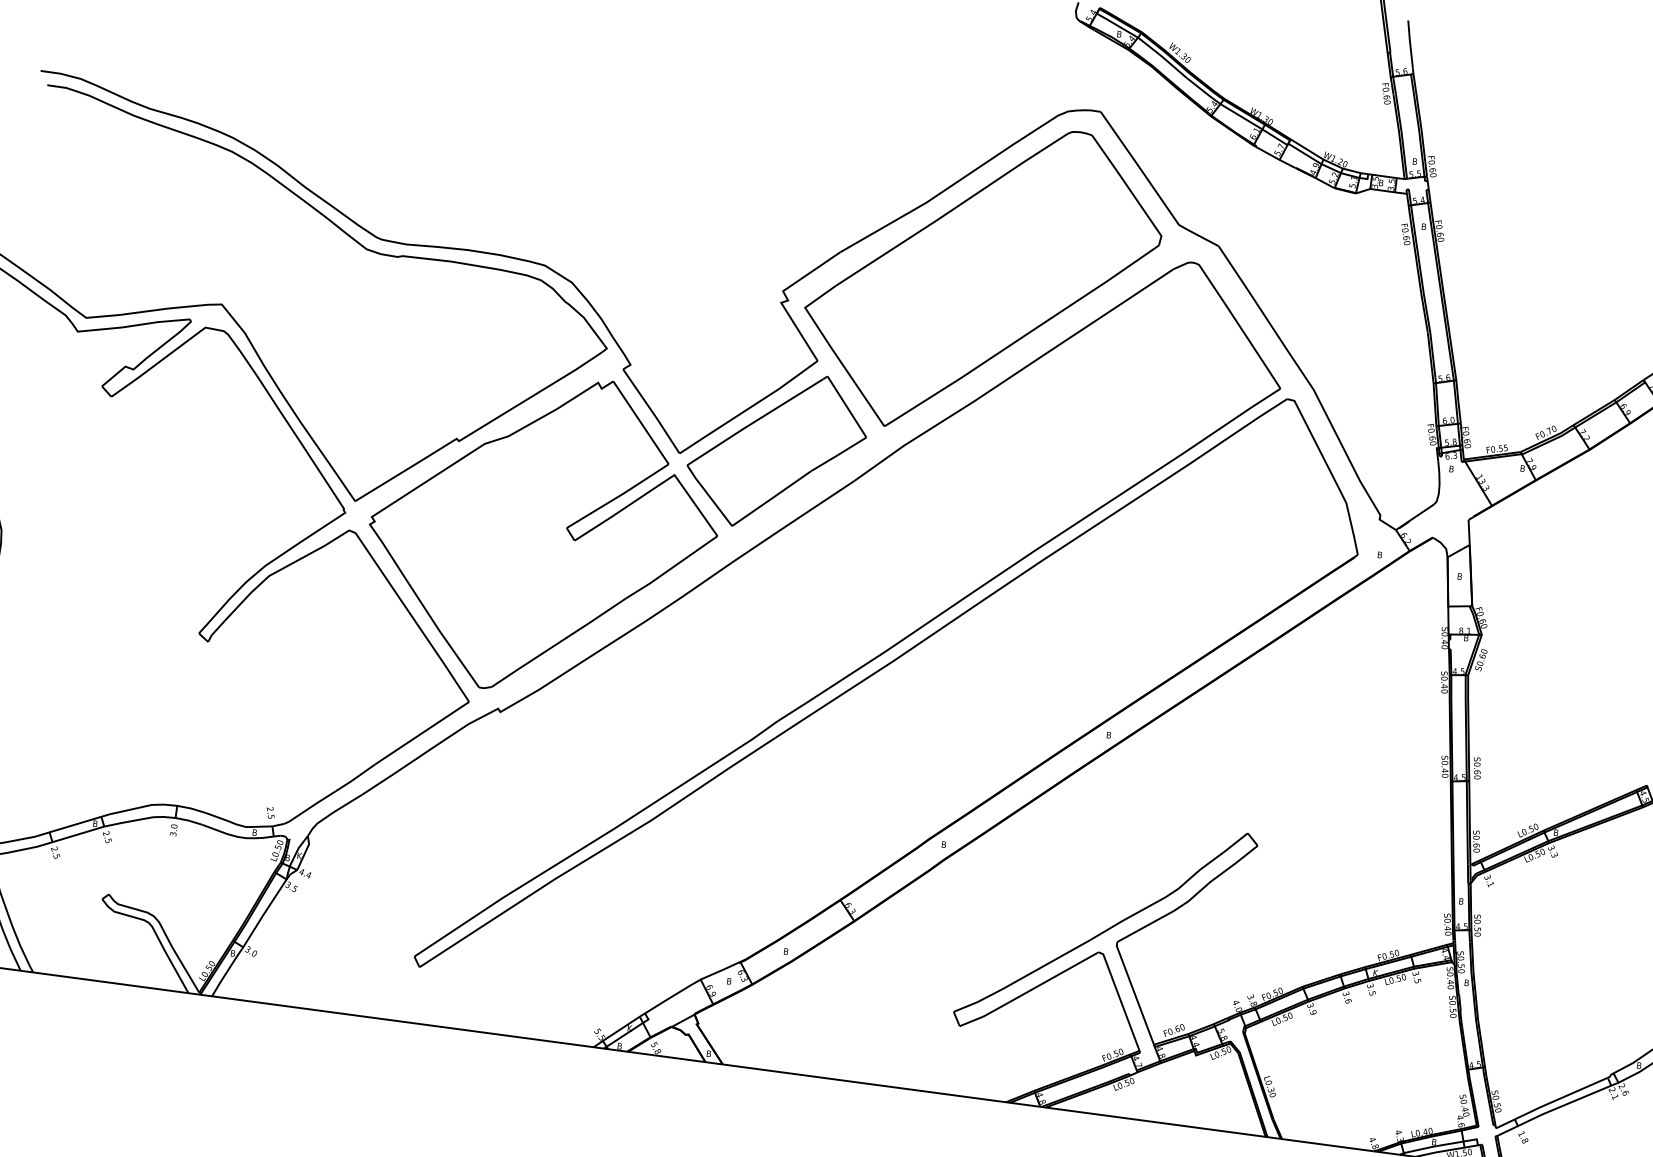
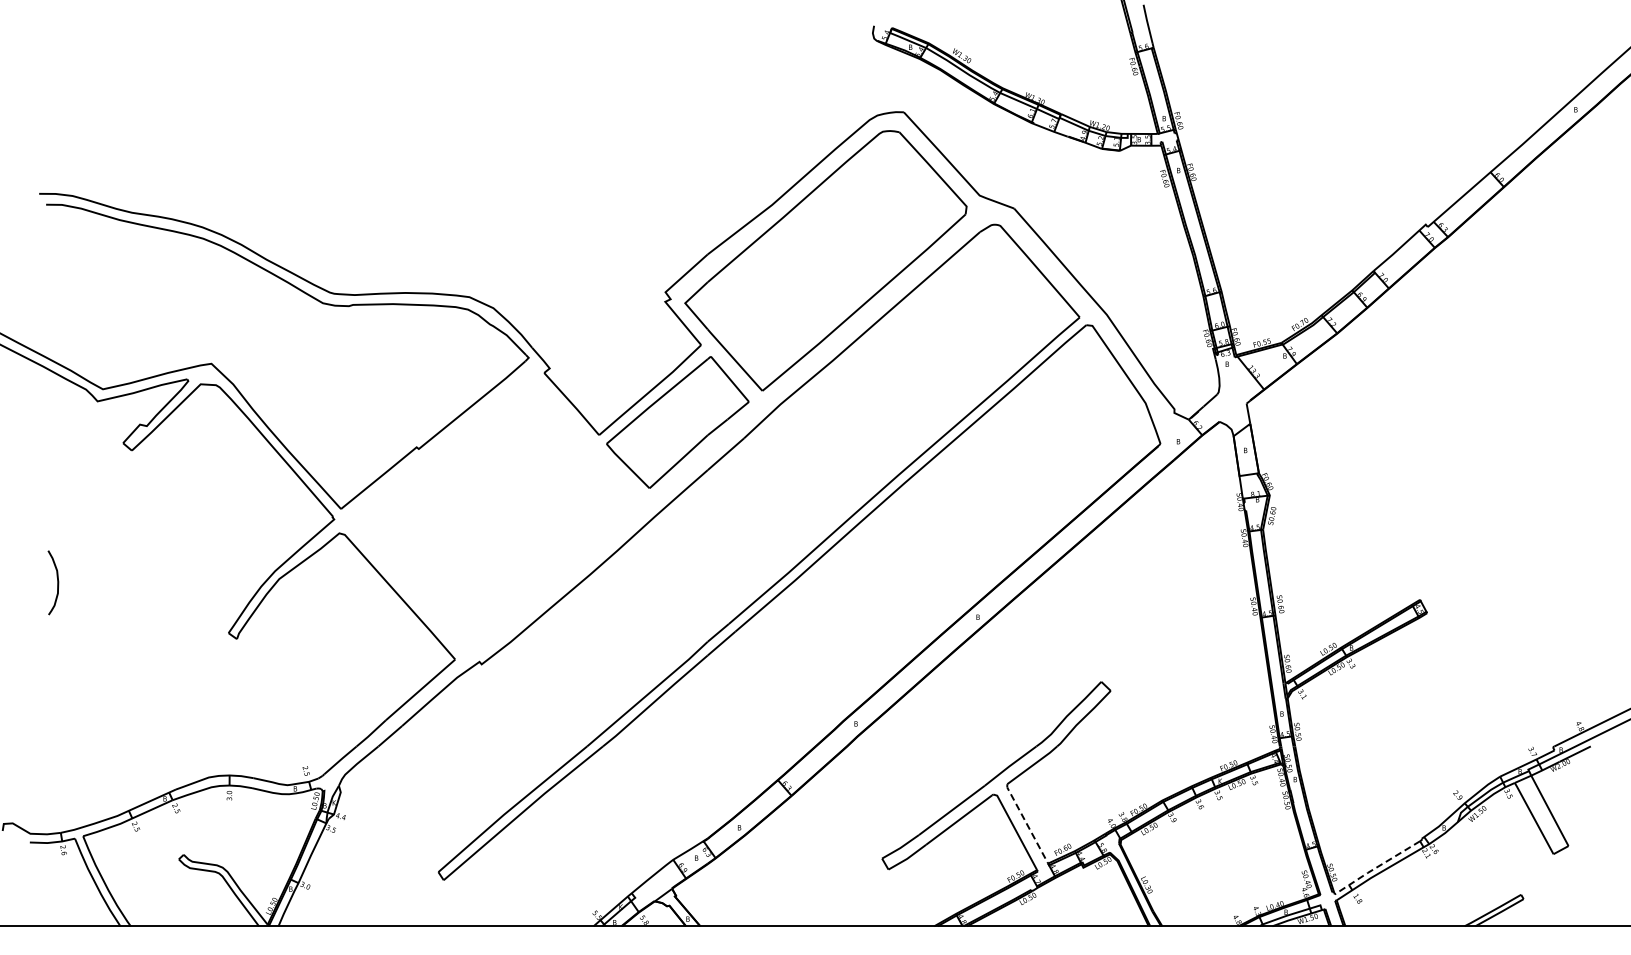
part: (542, 534) -> (496, 515), removed
line: (1134, 991) -> (1026, 822), solid -> dashed
line: (1549, 1103) -> (1375, 868), solid -> dashed

